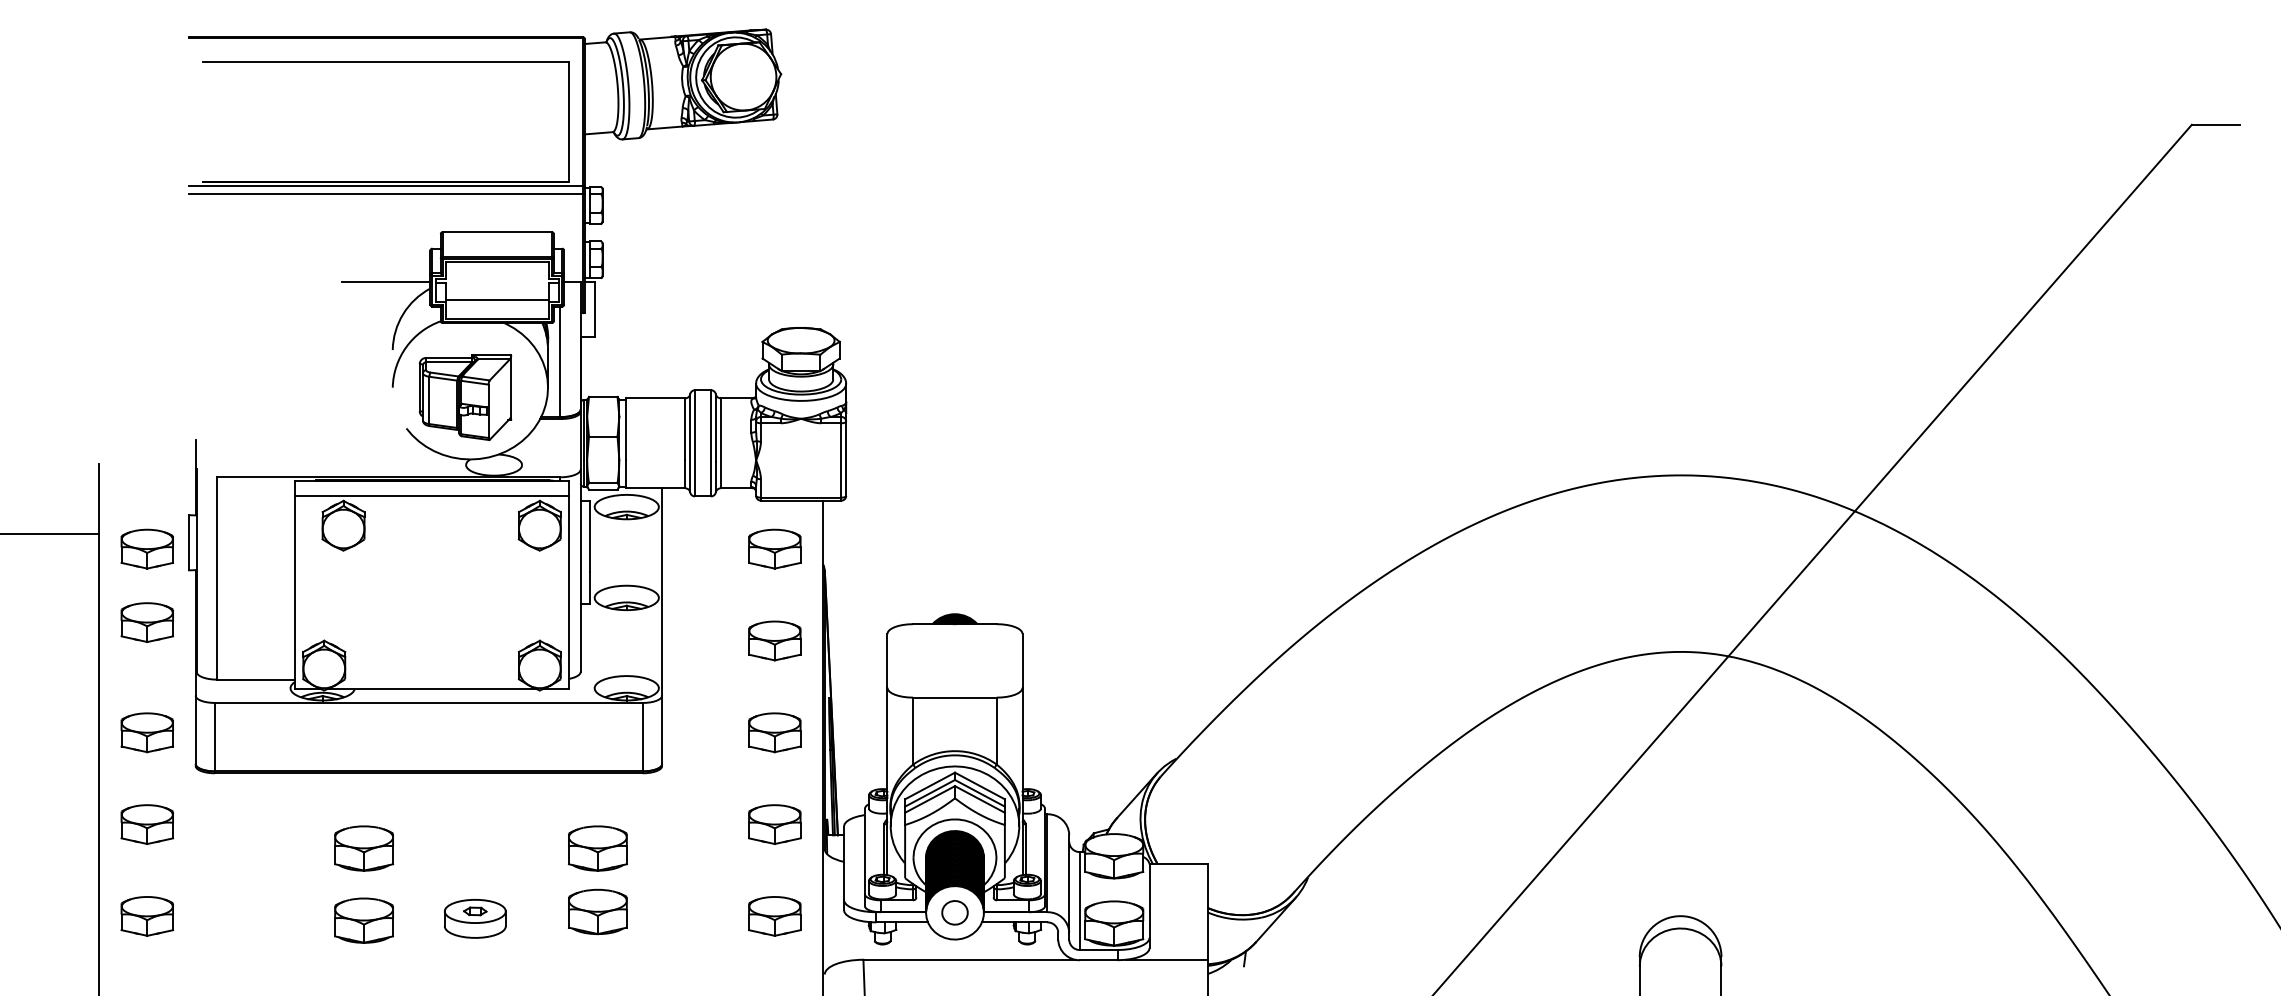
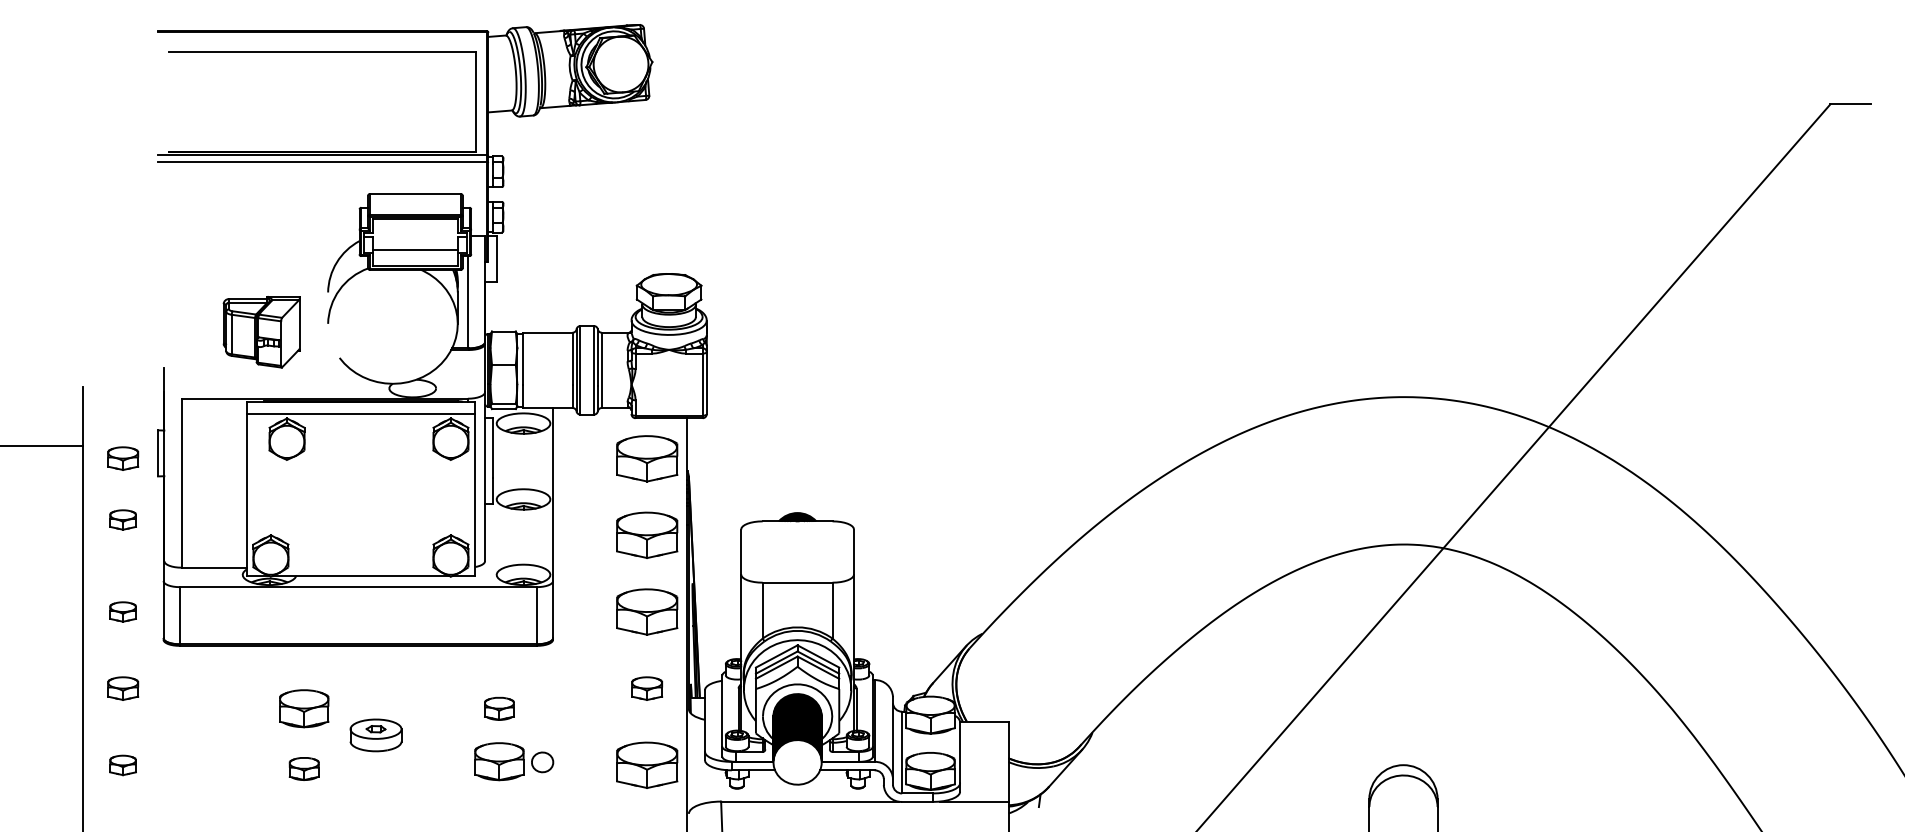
line: (386, 281) -> (322, 235), removed
part: (465, 398) -> (261, 332), moved
part: (146, 548) -> (122, 458), size x0.7
part: (774, 548) -> (646, 458), size x1.4
part: (146, 621) -> (122, 519), size x0.6
part: (774, 641) -> (646, 535), size x1.4
part: (146, 732) -> (122, 611), size x0.6
part: (774, 732) -> (646, 611), size x1.4
part: (146, 824) -> (122, 688), size x0.7
part: (774, 824) -> (646, 688), size x0.7
part: (597, 848) -> (499, 708), size x0.6
part: (954, 912) -> (542, 762), moved
part: (146, 916) -> (122, 765), size x0.6
part: (774, 916) -> (646, 765), size x1.4
part: (474, 918) -> (375, 735), moved
part: (364, 920) -> (304, 768), size x0.6

